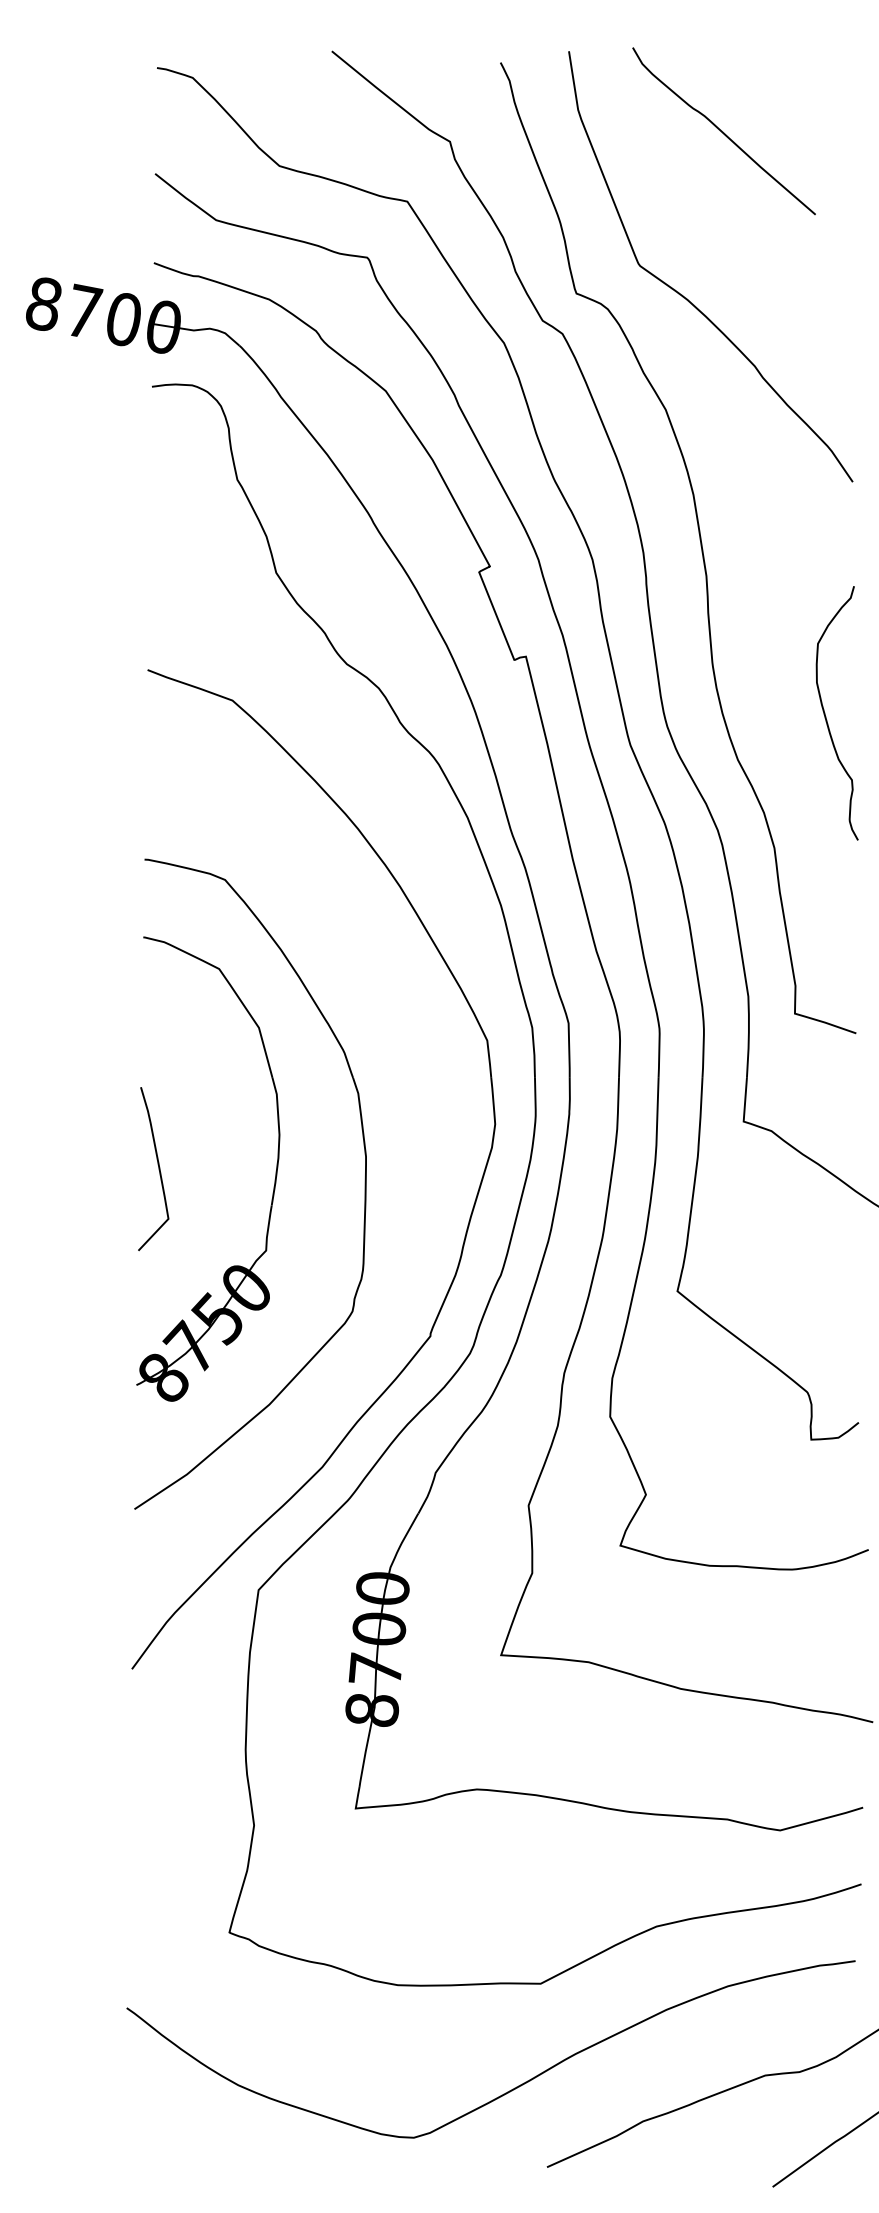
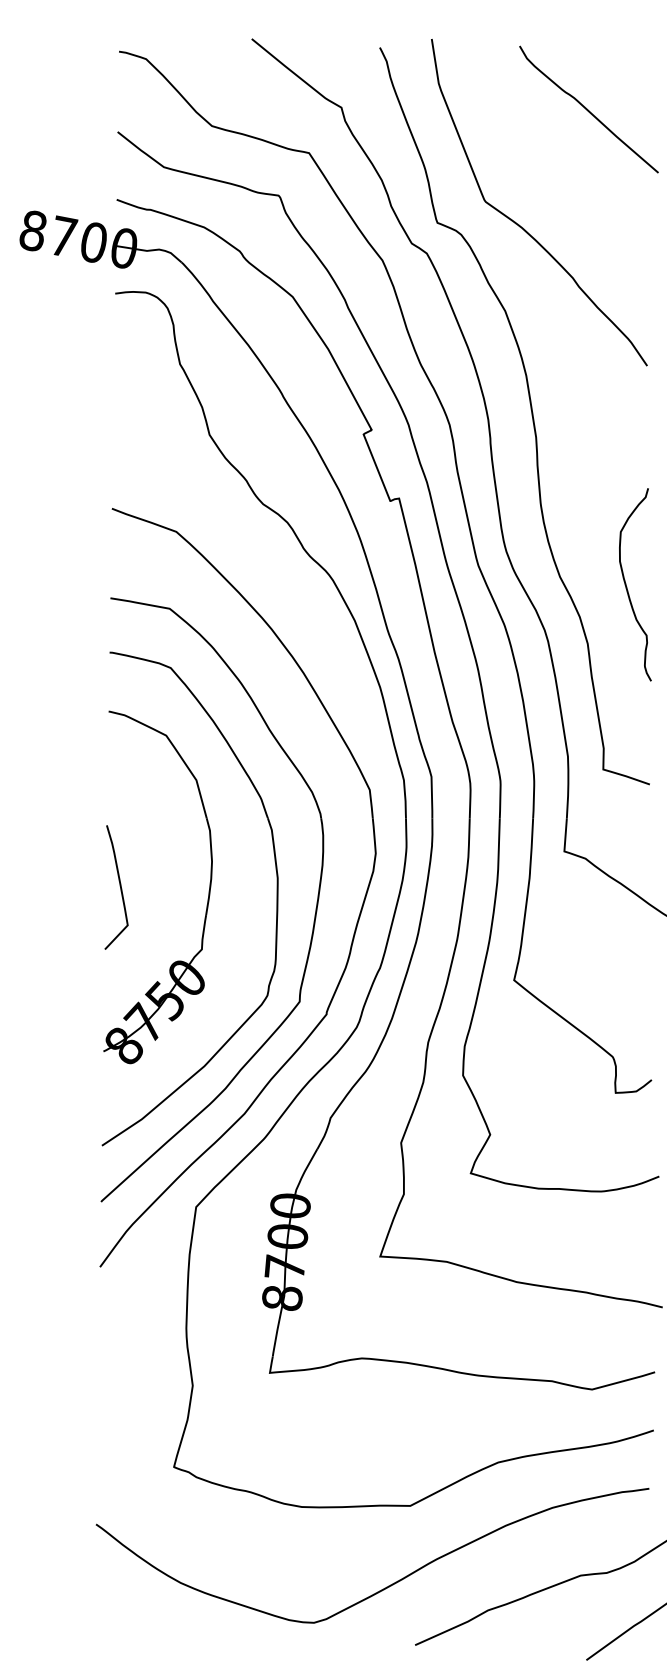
curve: (723, 131) -> (588, 109), moved
curve: (826, 716) -> (627, 587), moved
part: (414, 1207) -> (314, 916), added

